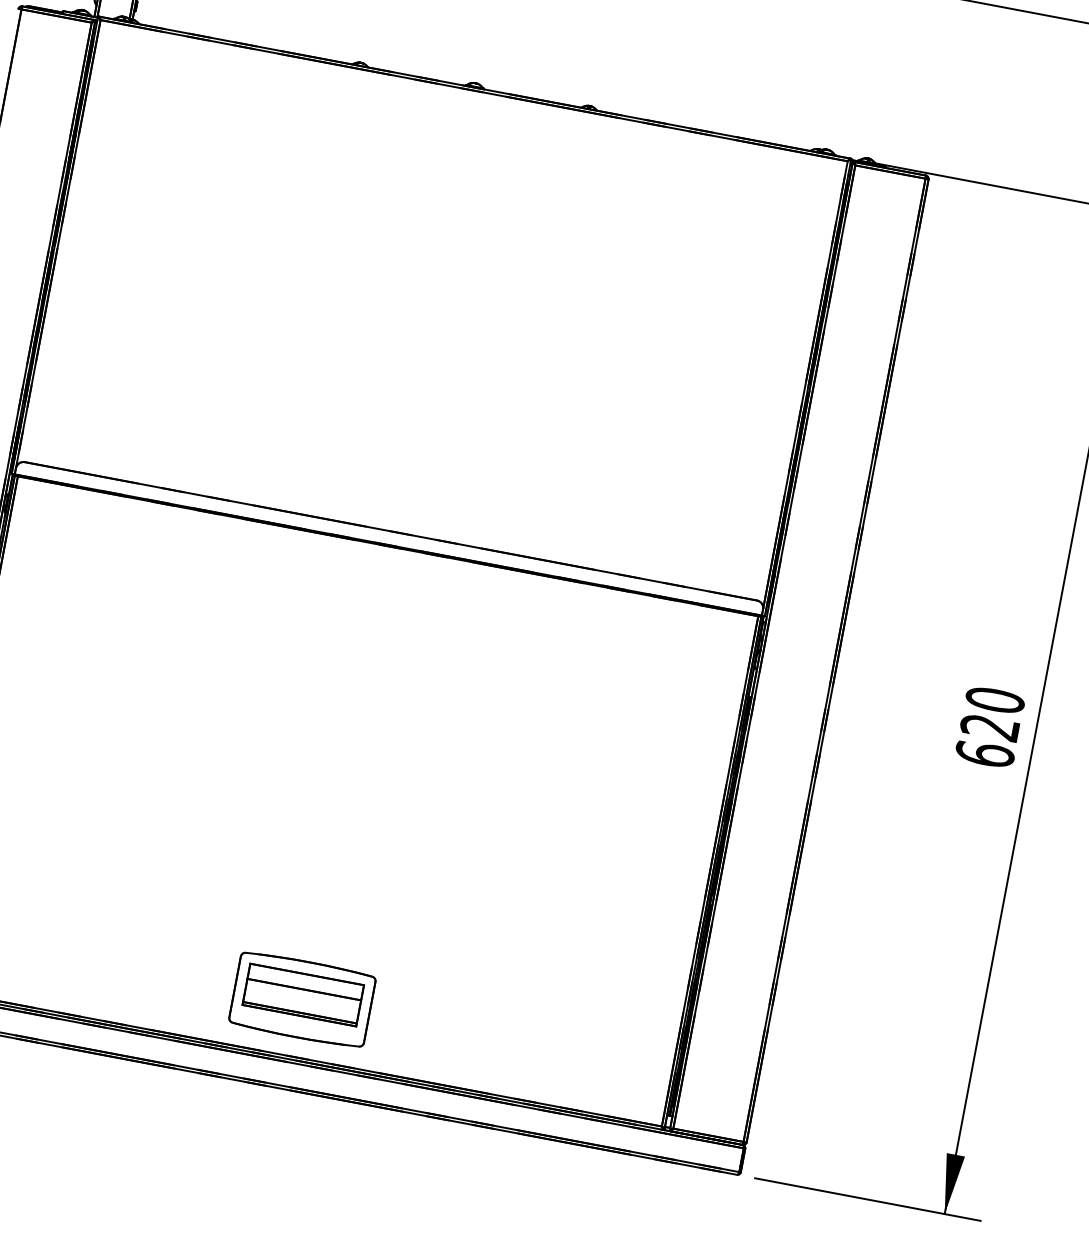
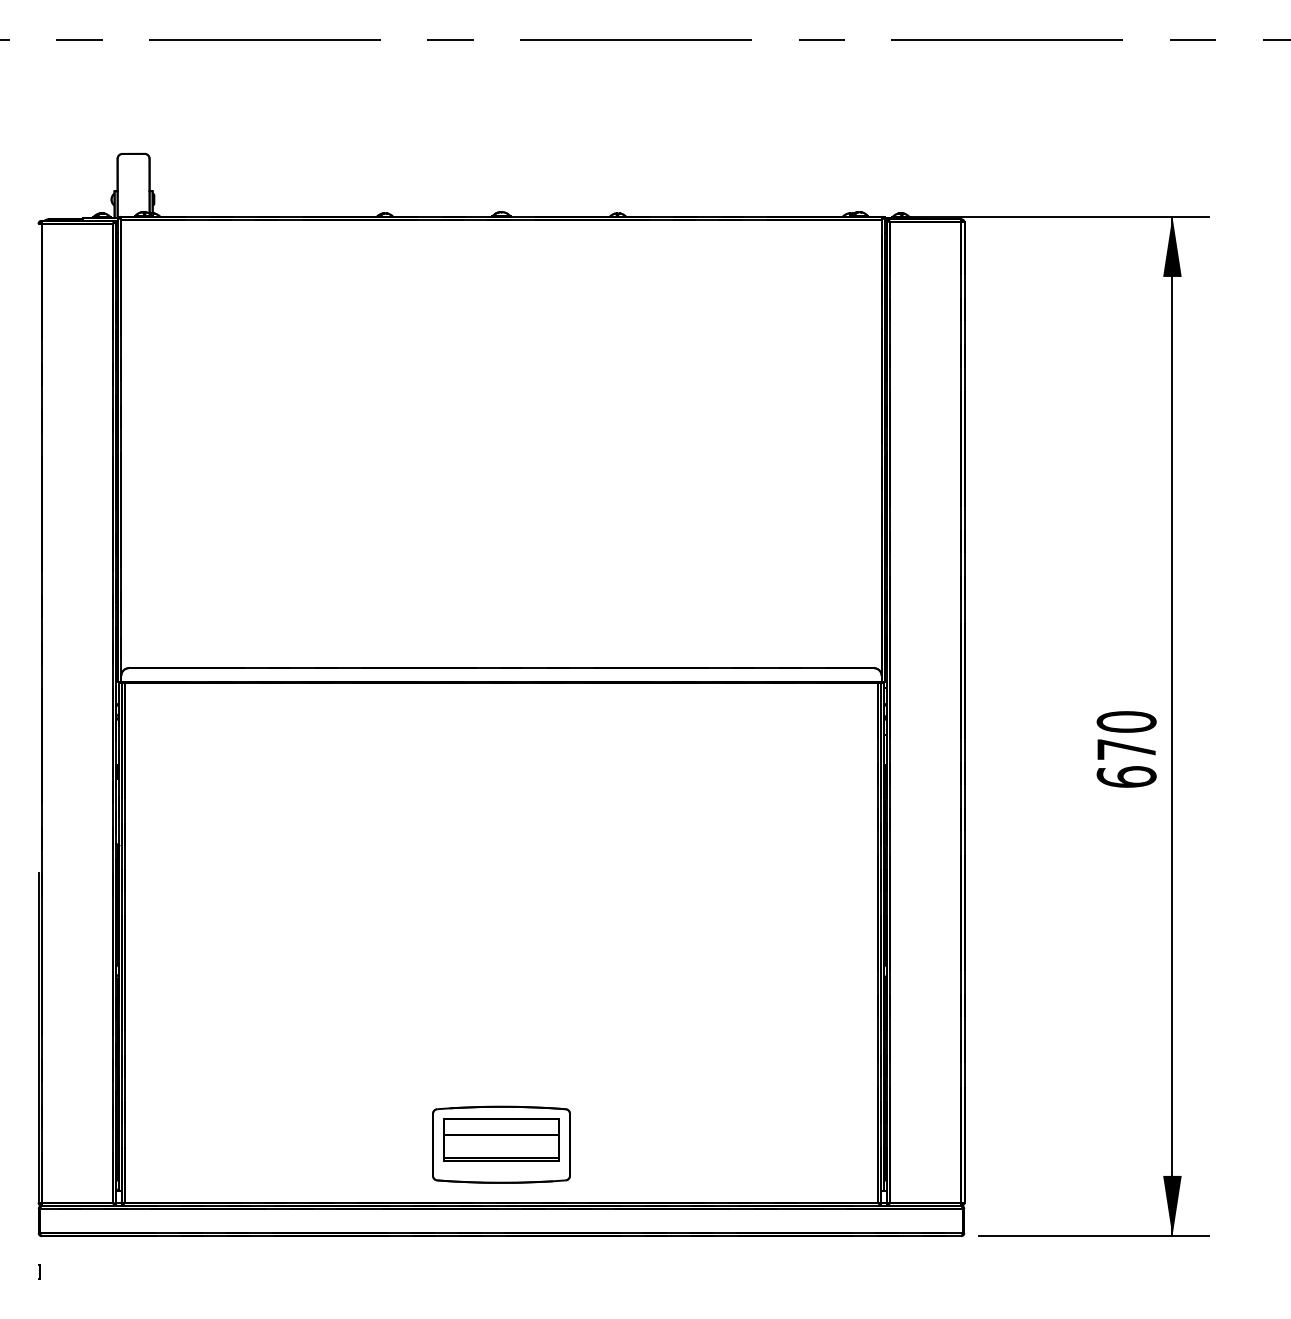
text: (988, 727) -> (1125, 749), 620 -> 670

